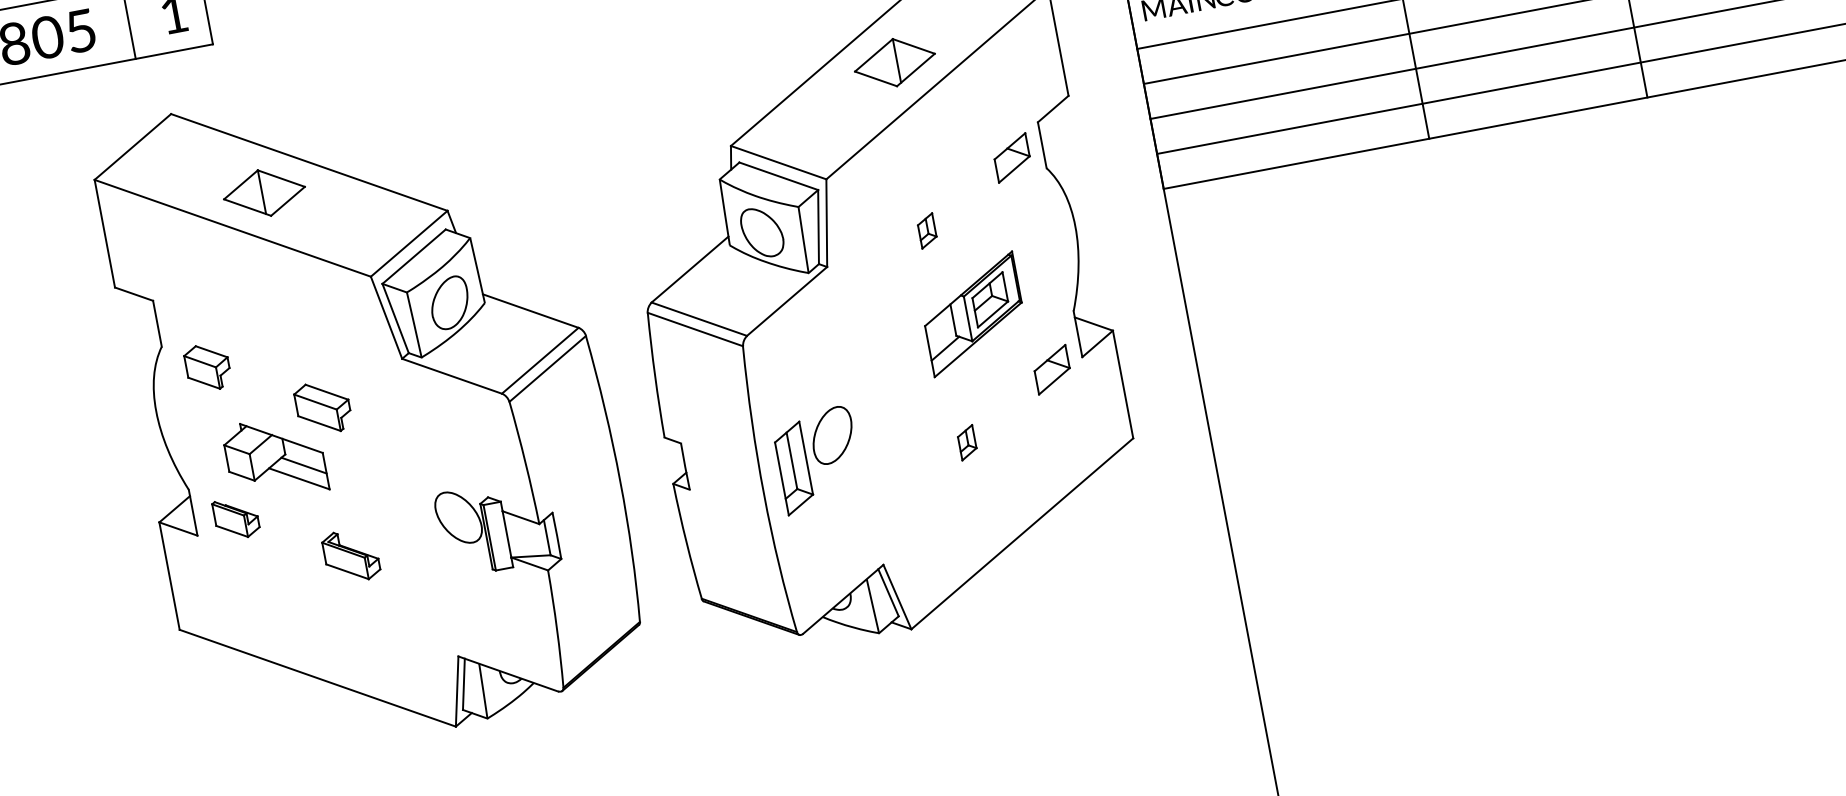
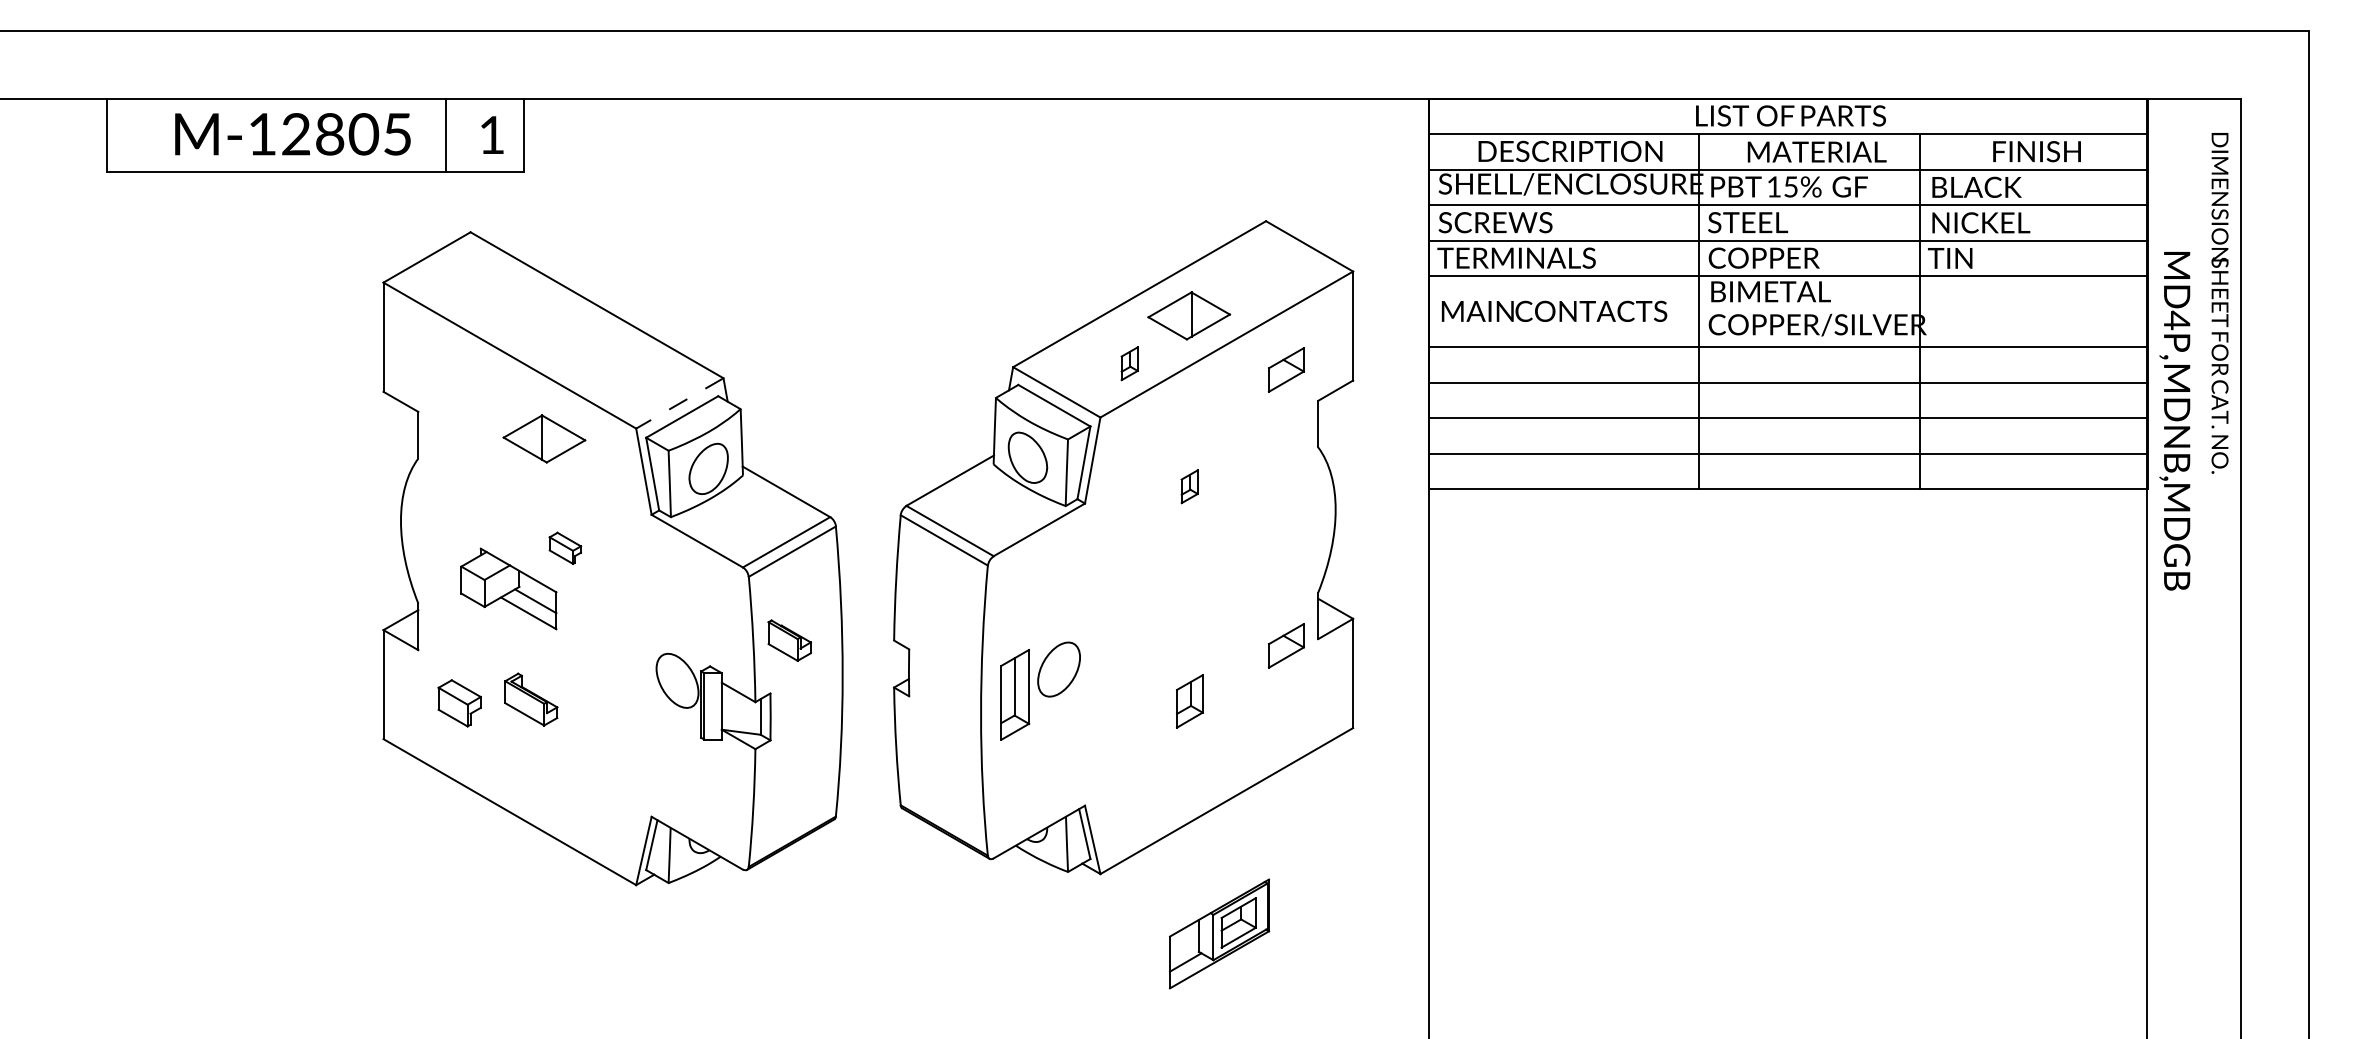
part: (844, 120) -> (1129, 363), added
part: (1012, 157) -> (1286, 369), moved
part: (264, 192) -> (544, 438), moved
line: (408, 243) -> (679, 403), solid -> dashed
part: (973, 313) -> (1219, 933), moved
part: (207, 367) -> (459, 703), moved
part: (323, 408) -> (565, 548), size x0.6
part: (967, 442) -> (1189, 701), size x1.6
part: (236, 518) -> (789, 640), moved
part: (351, 555) -> (531, 699), moved

